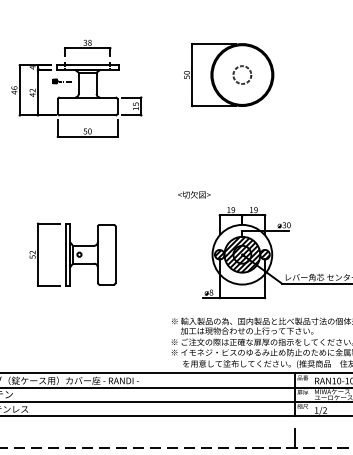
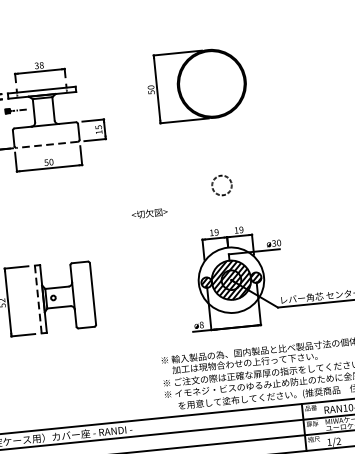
circle: (242, 74) -> (222, 184), moved
line: (87, 115) -> (47, 144), solid -> dashed
text: (194, 194) -> (149, 213), moved
line: (65, 254) -> (38, 299), solid -> dashed

